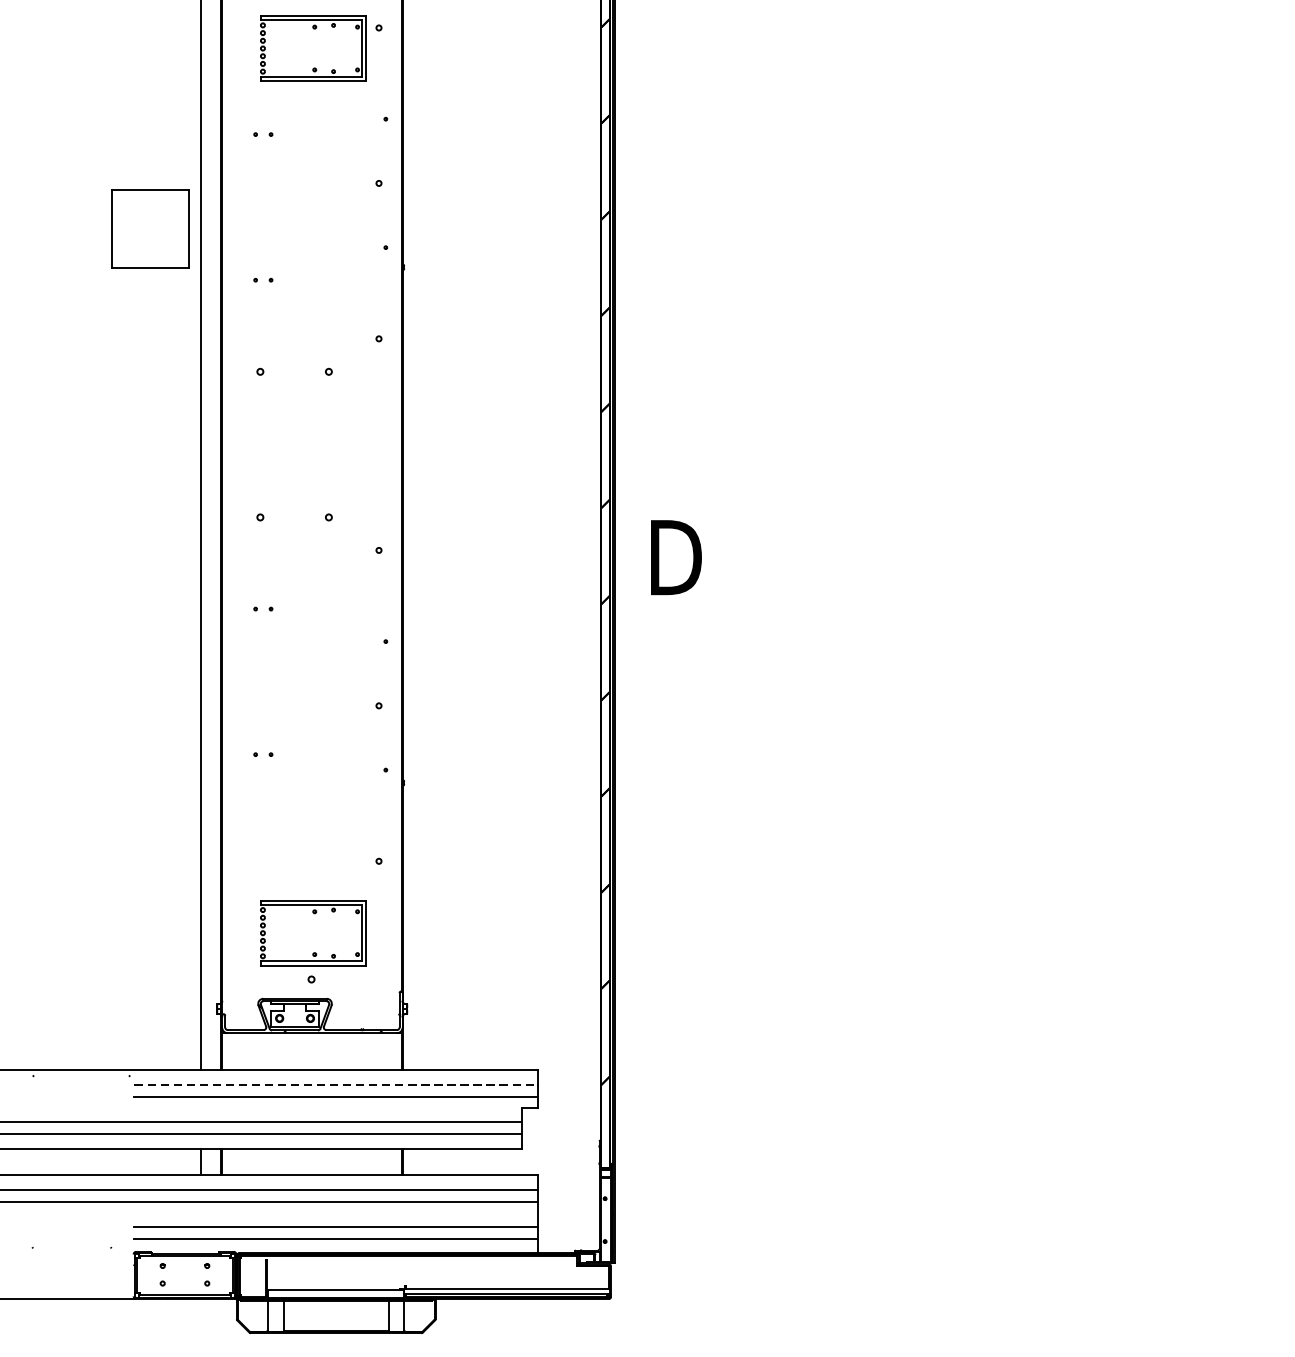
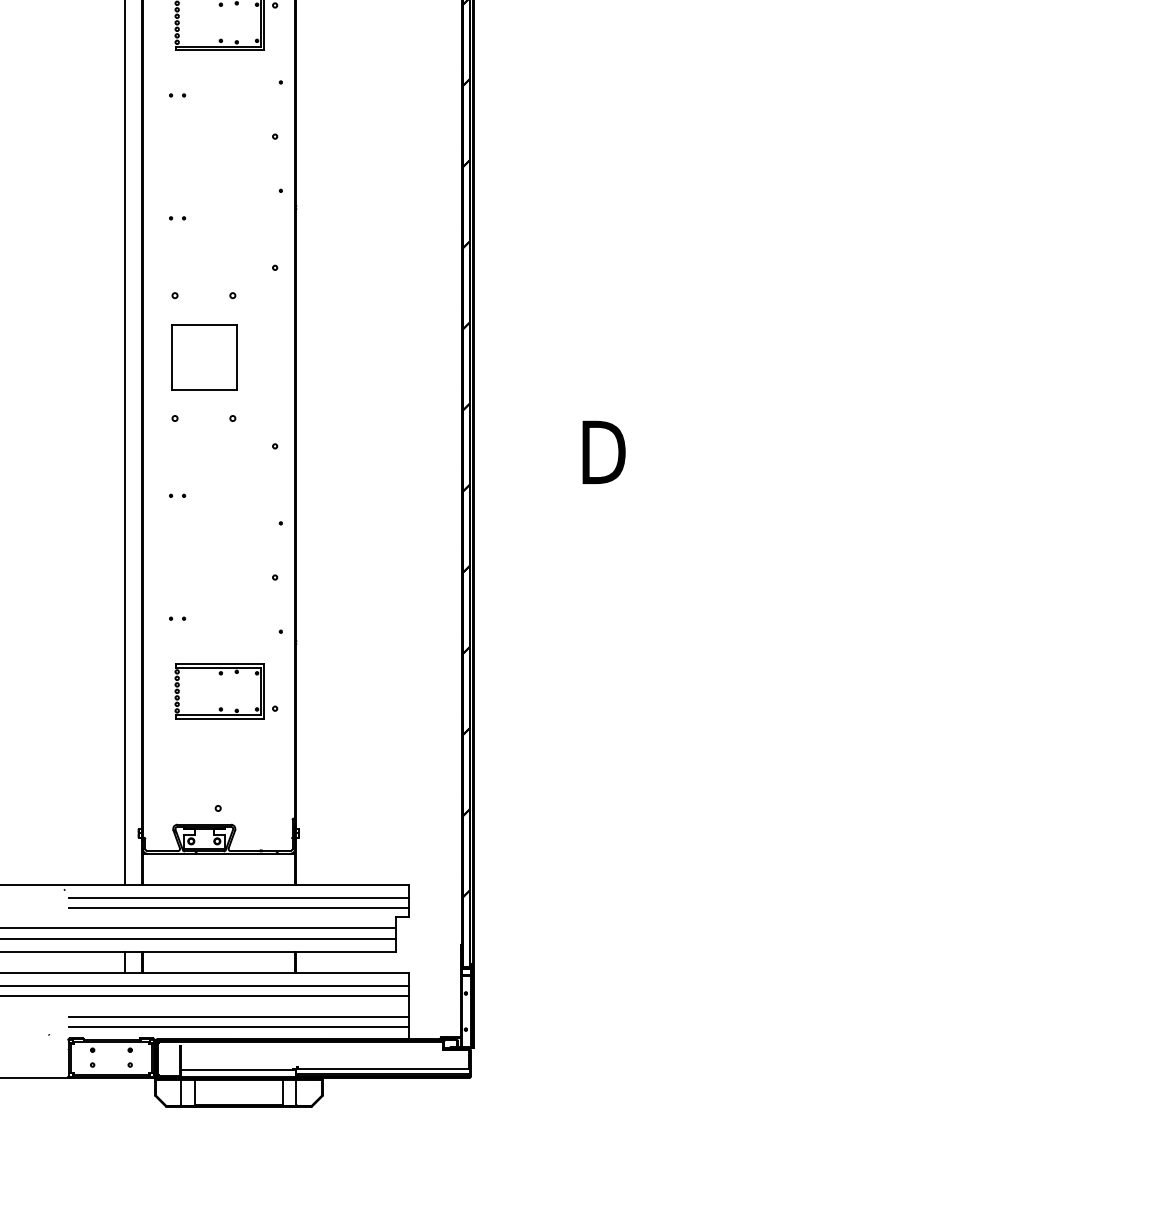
part: (150, 229) -> (204, 357), moved
text: (675, 556) -> (603, 451), moved
part: (313, 952) -> (219, 707), moved
line: (336, 1085) -> (239, 897), dashed -> solid

